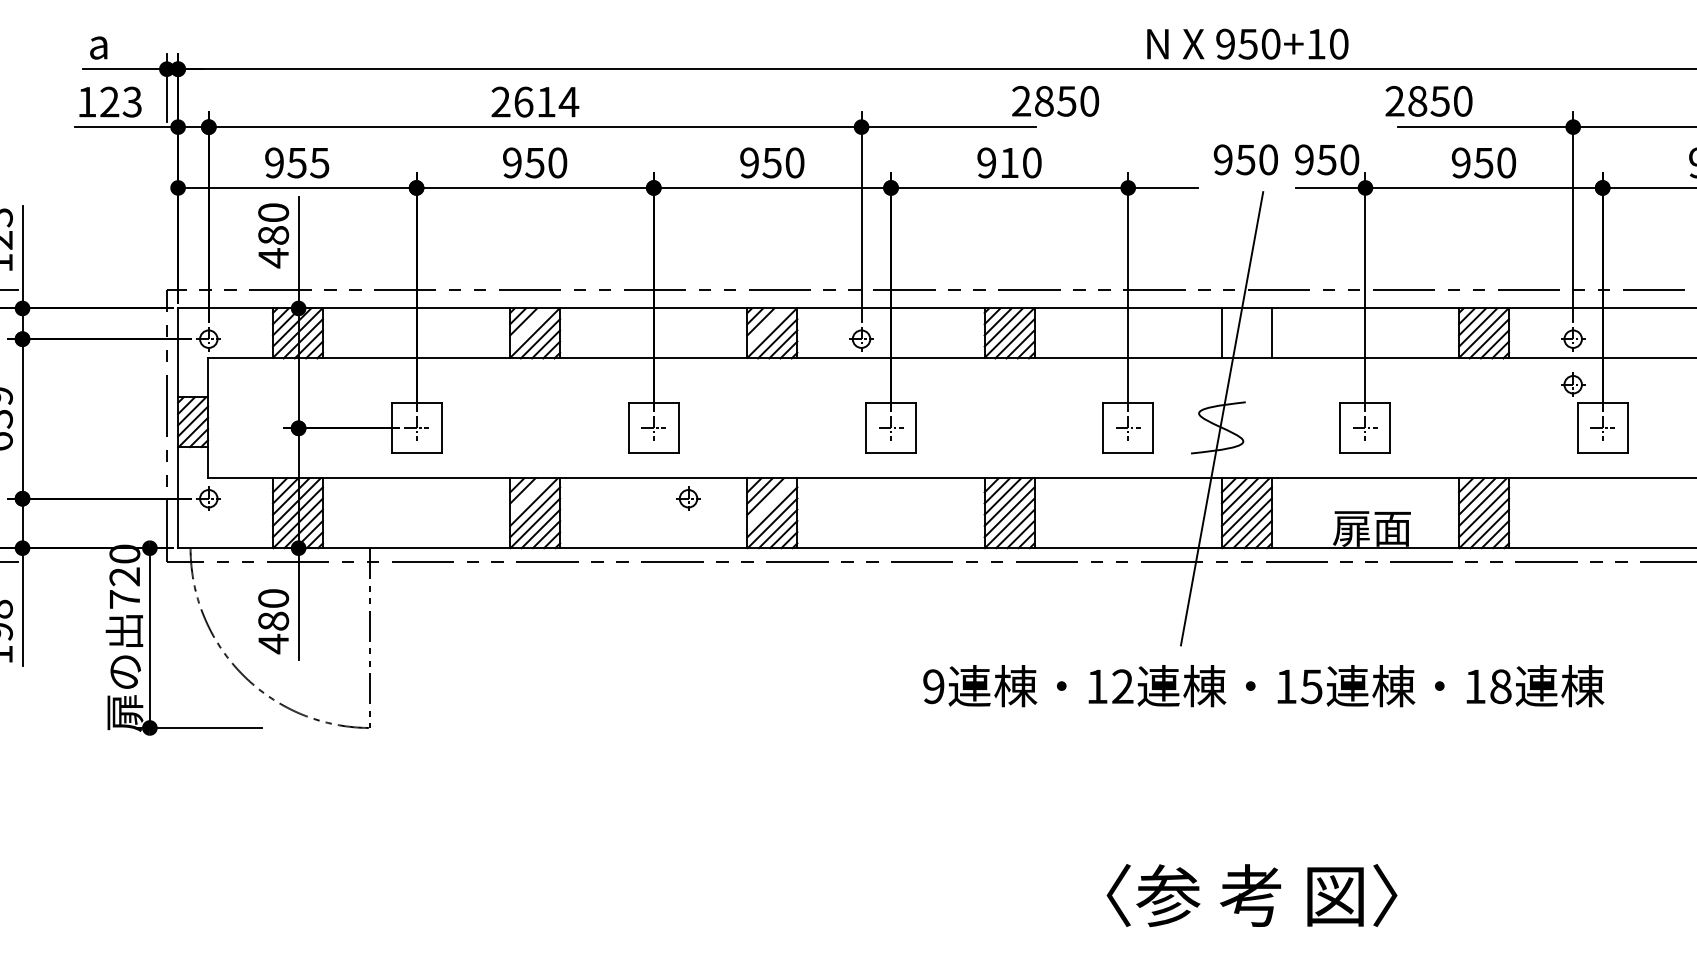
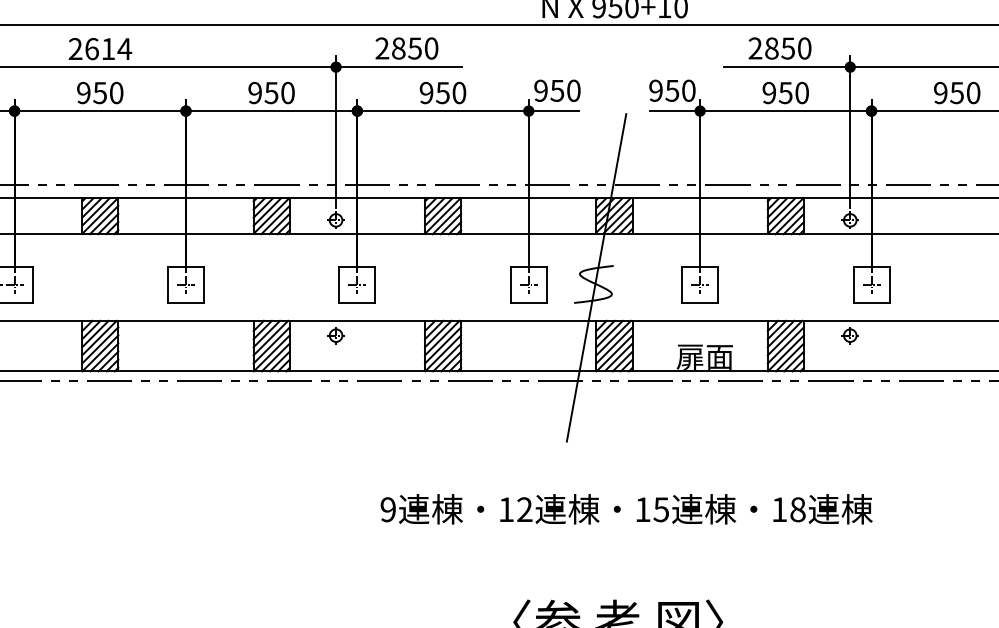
text: (1055, 101) -> (406, 48), moved
text: (1428, 101) -> (779, 48), moved
text: (1245, 159) -> (557, 90), moved
text: (1008, 163) -> (442, 93), 910 -> 950
line: (529, 327) -> (96, 211), added
line: (766, 327) -> (267, 211), added
hatch: (1246, 333) -> (614, 216), added
part: (1573, 384) -> (850, 335), moved
line: (528, 496) -> (95, 334), added
part: (688, 498) -> (336, 335), moved
line: (771, 502) -> (271, 338), added
text: (1263, 686) -> (626, 509), moved

